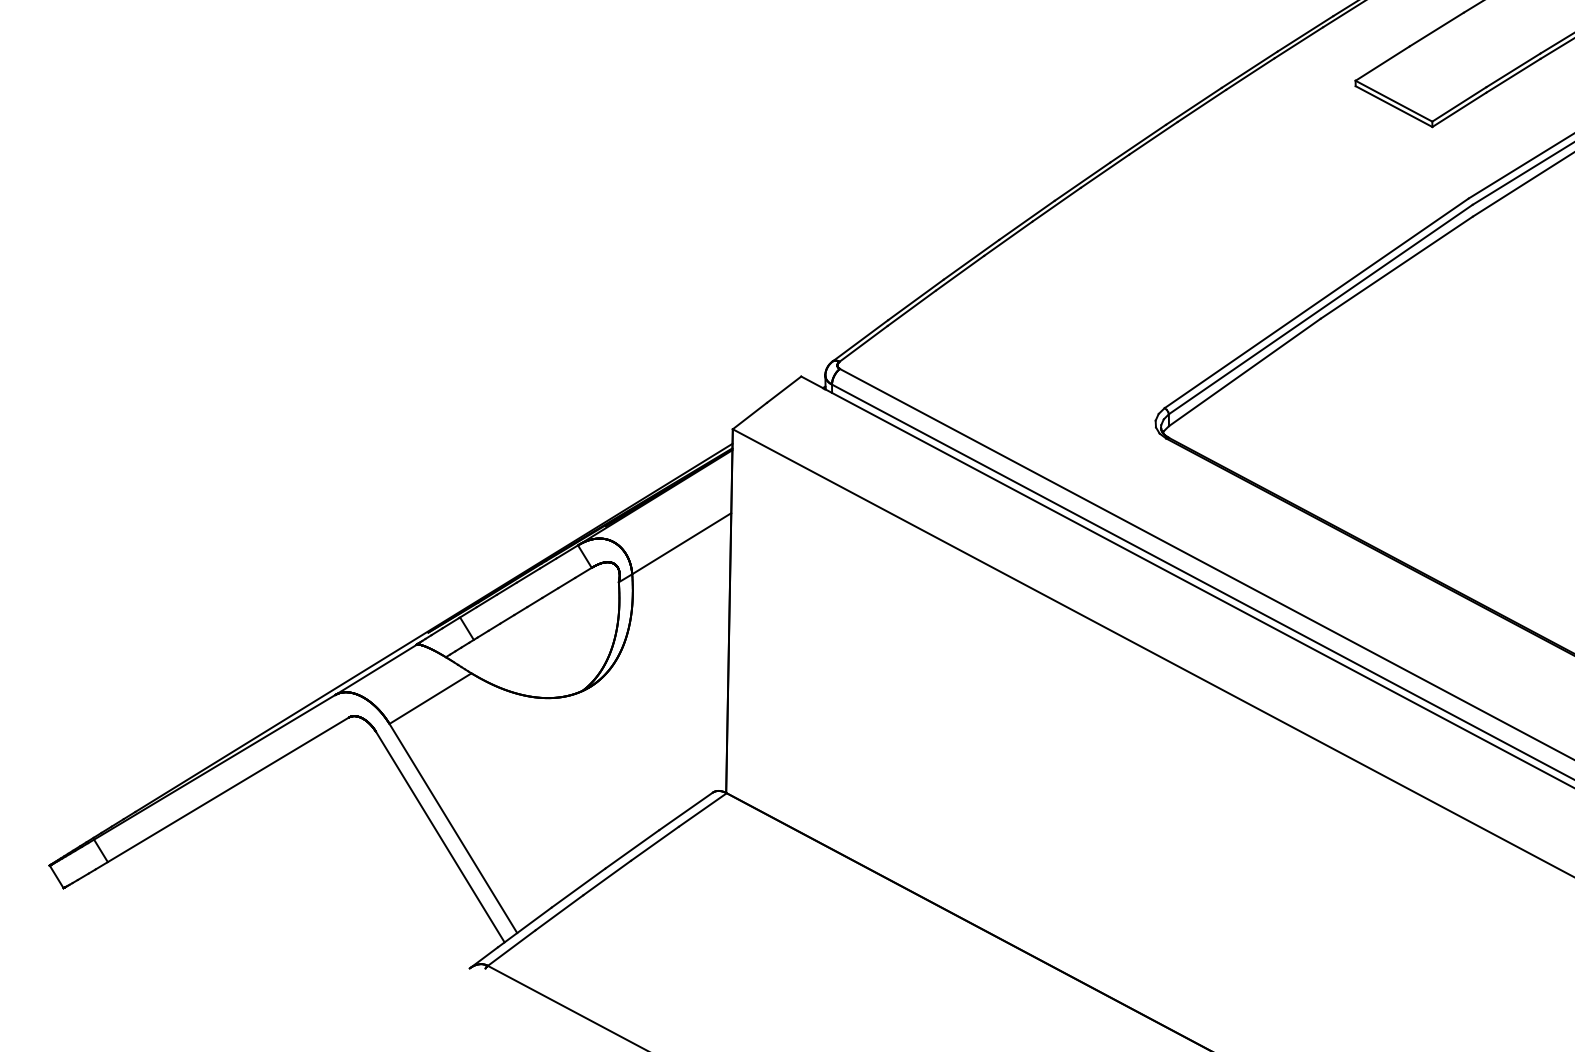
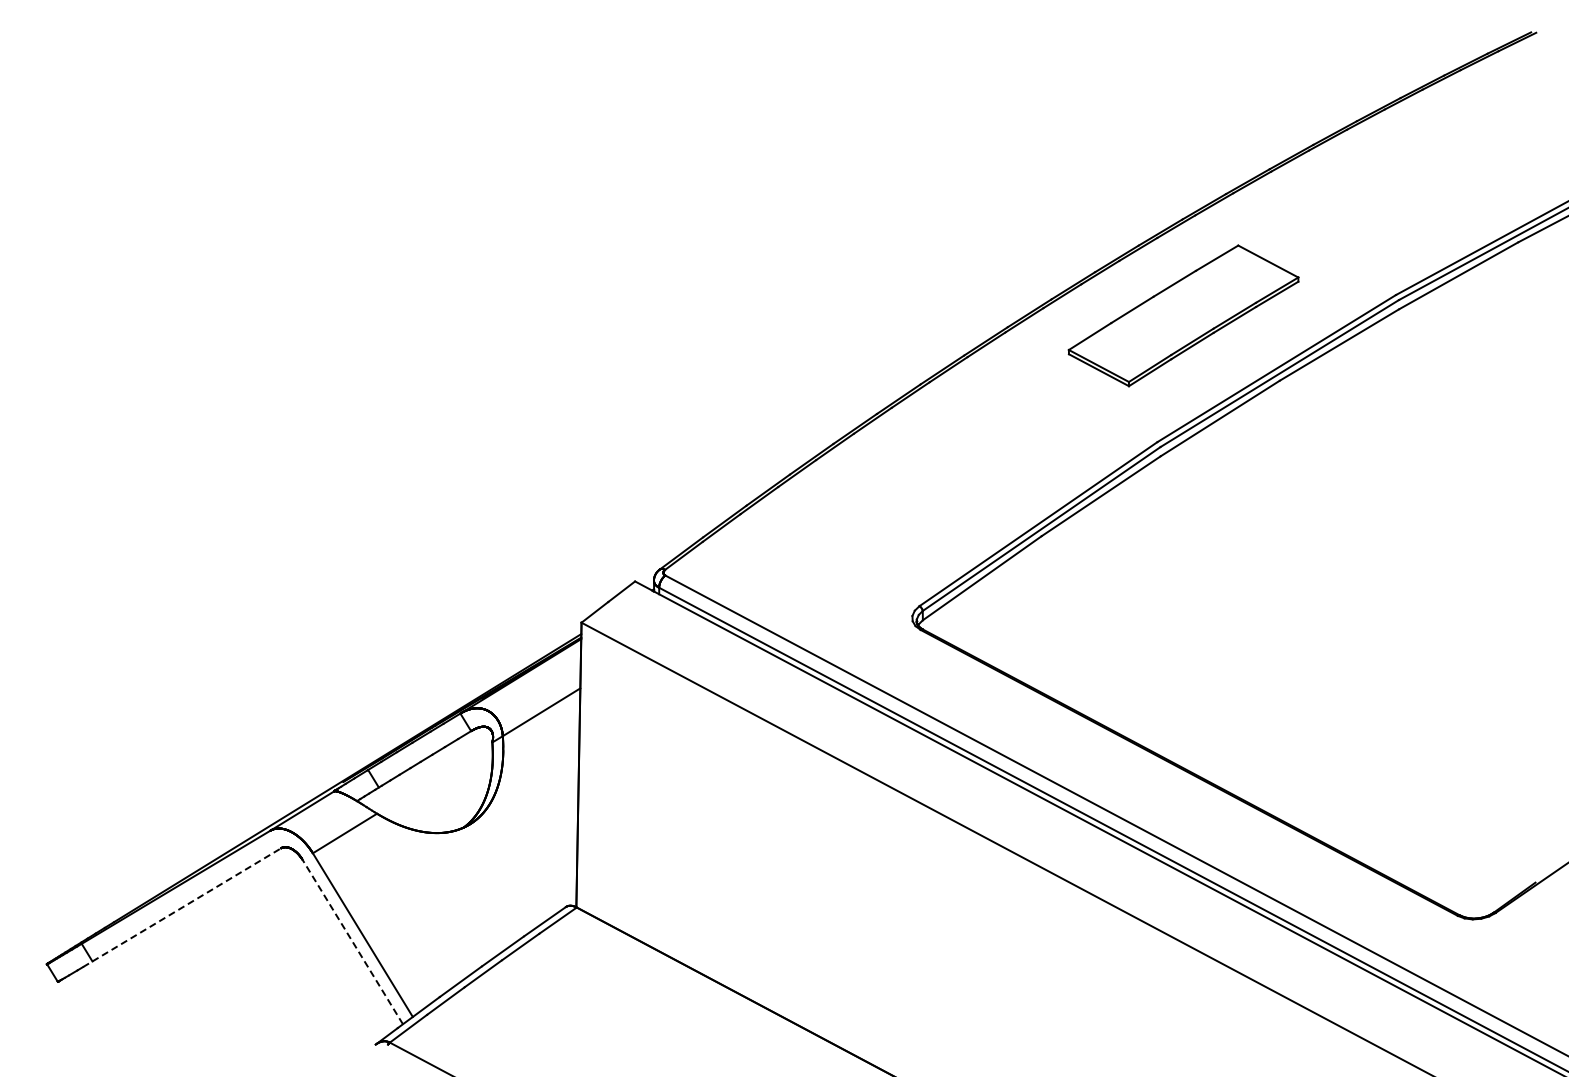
line: (222, 793) -> (182, 907), solid -> dashed
line: (440, 836) -> (352, 941), solid -> dashed

